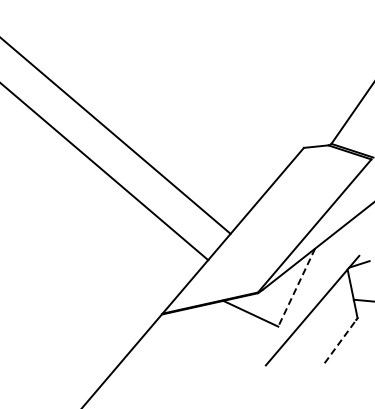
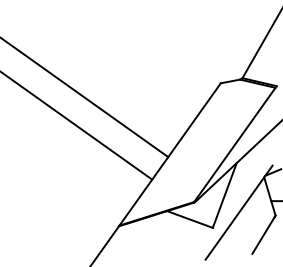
line: (296, 288) -> (224, 196), dashed -> solid
line: (340, 341) -> (263, 235), dashed -> solid

